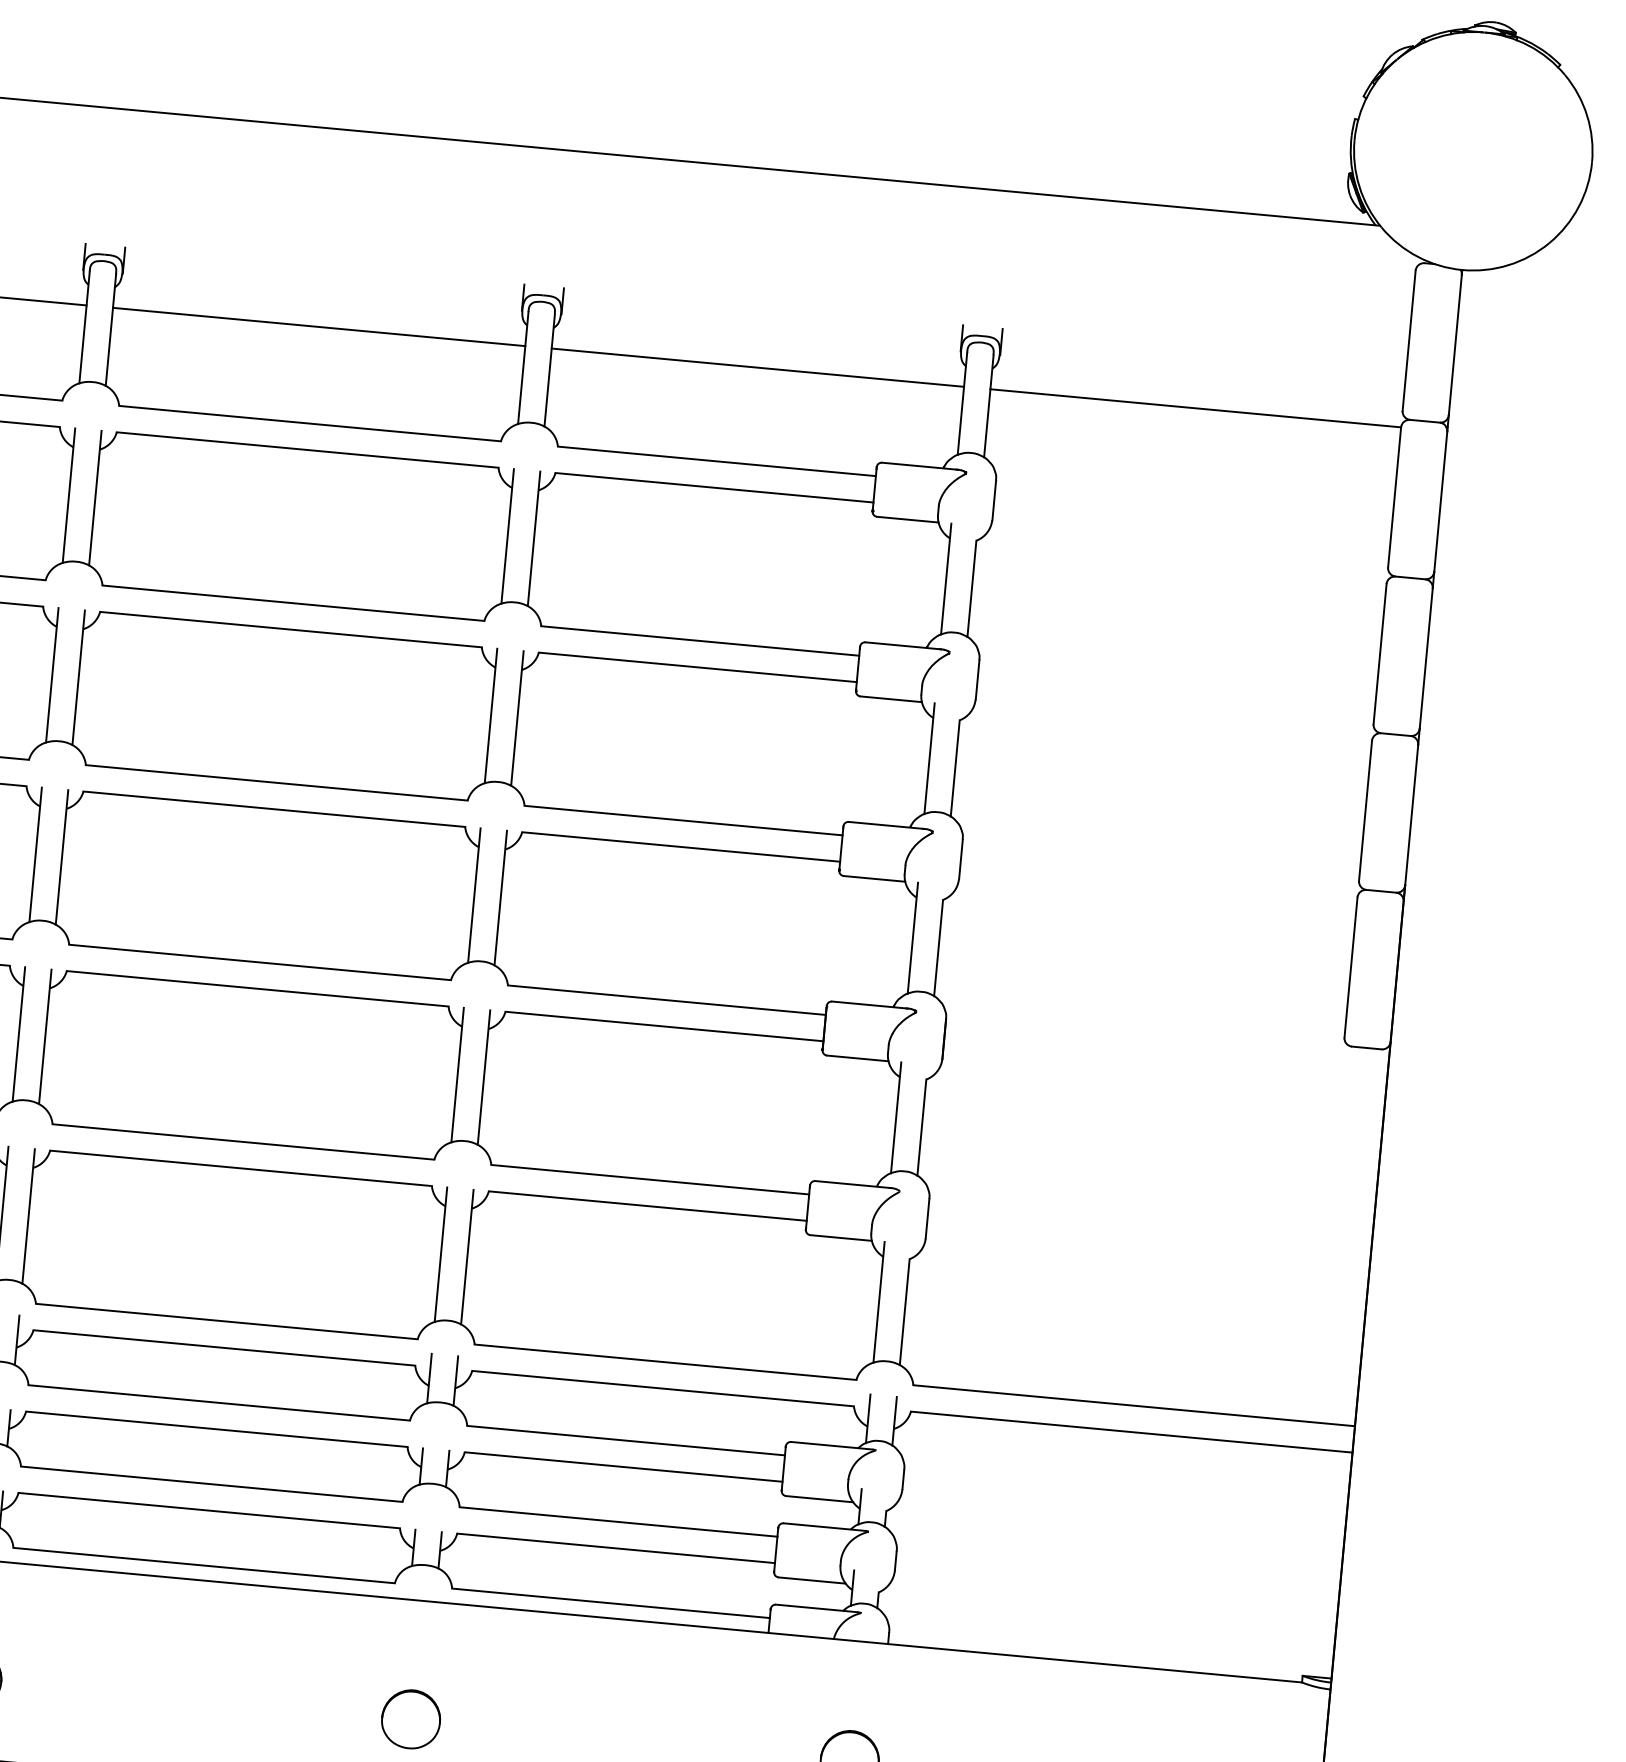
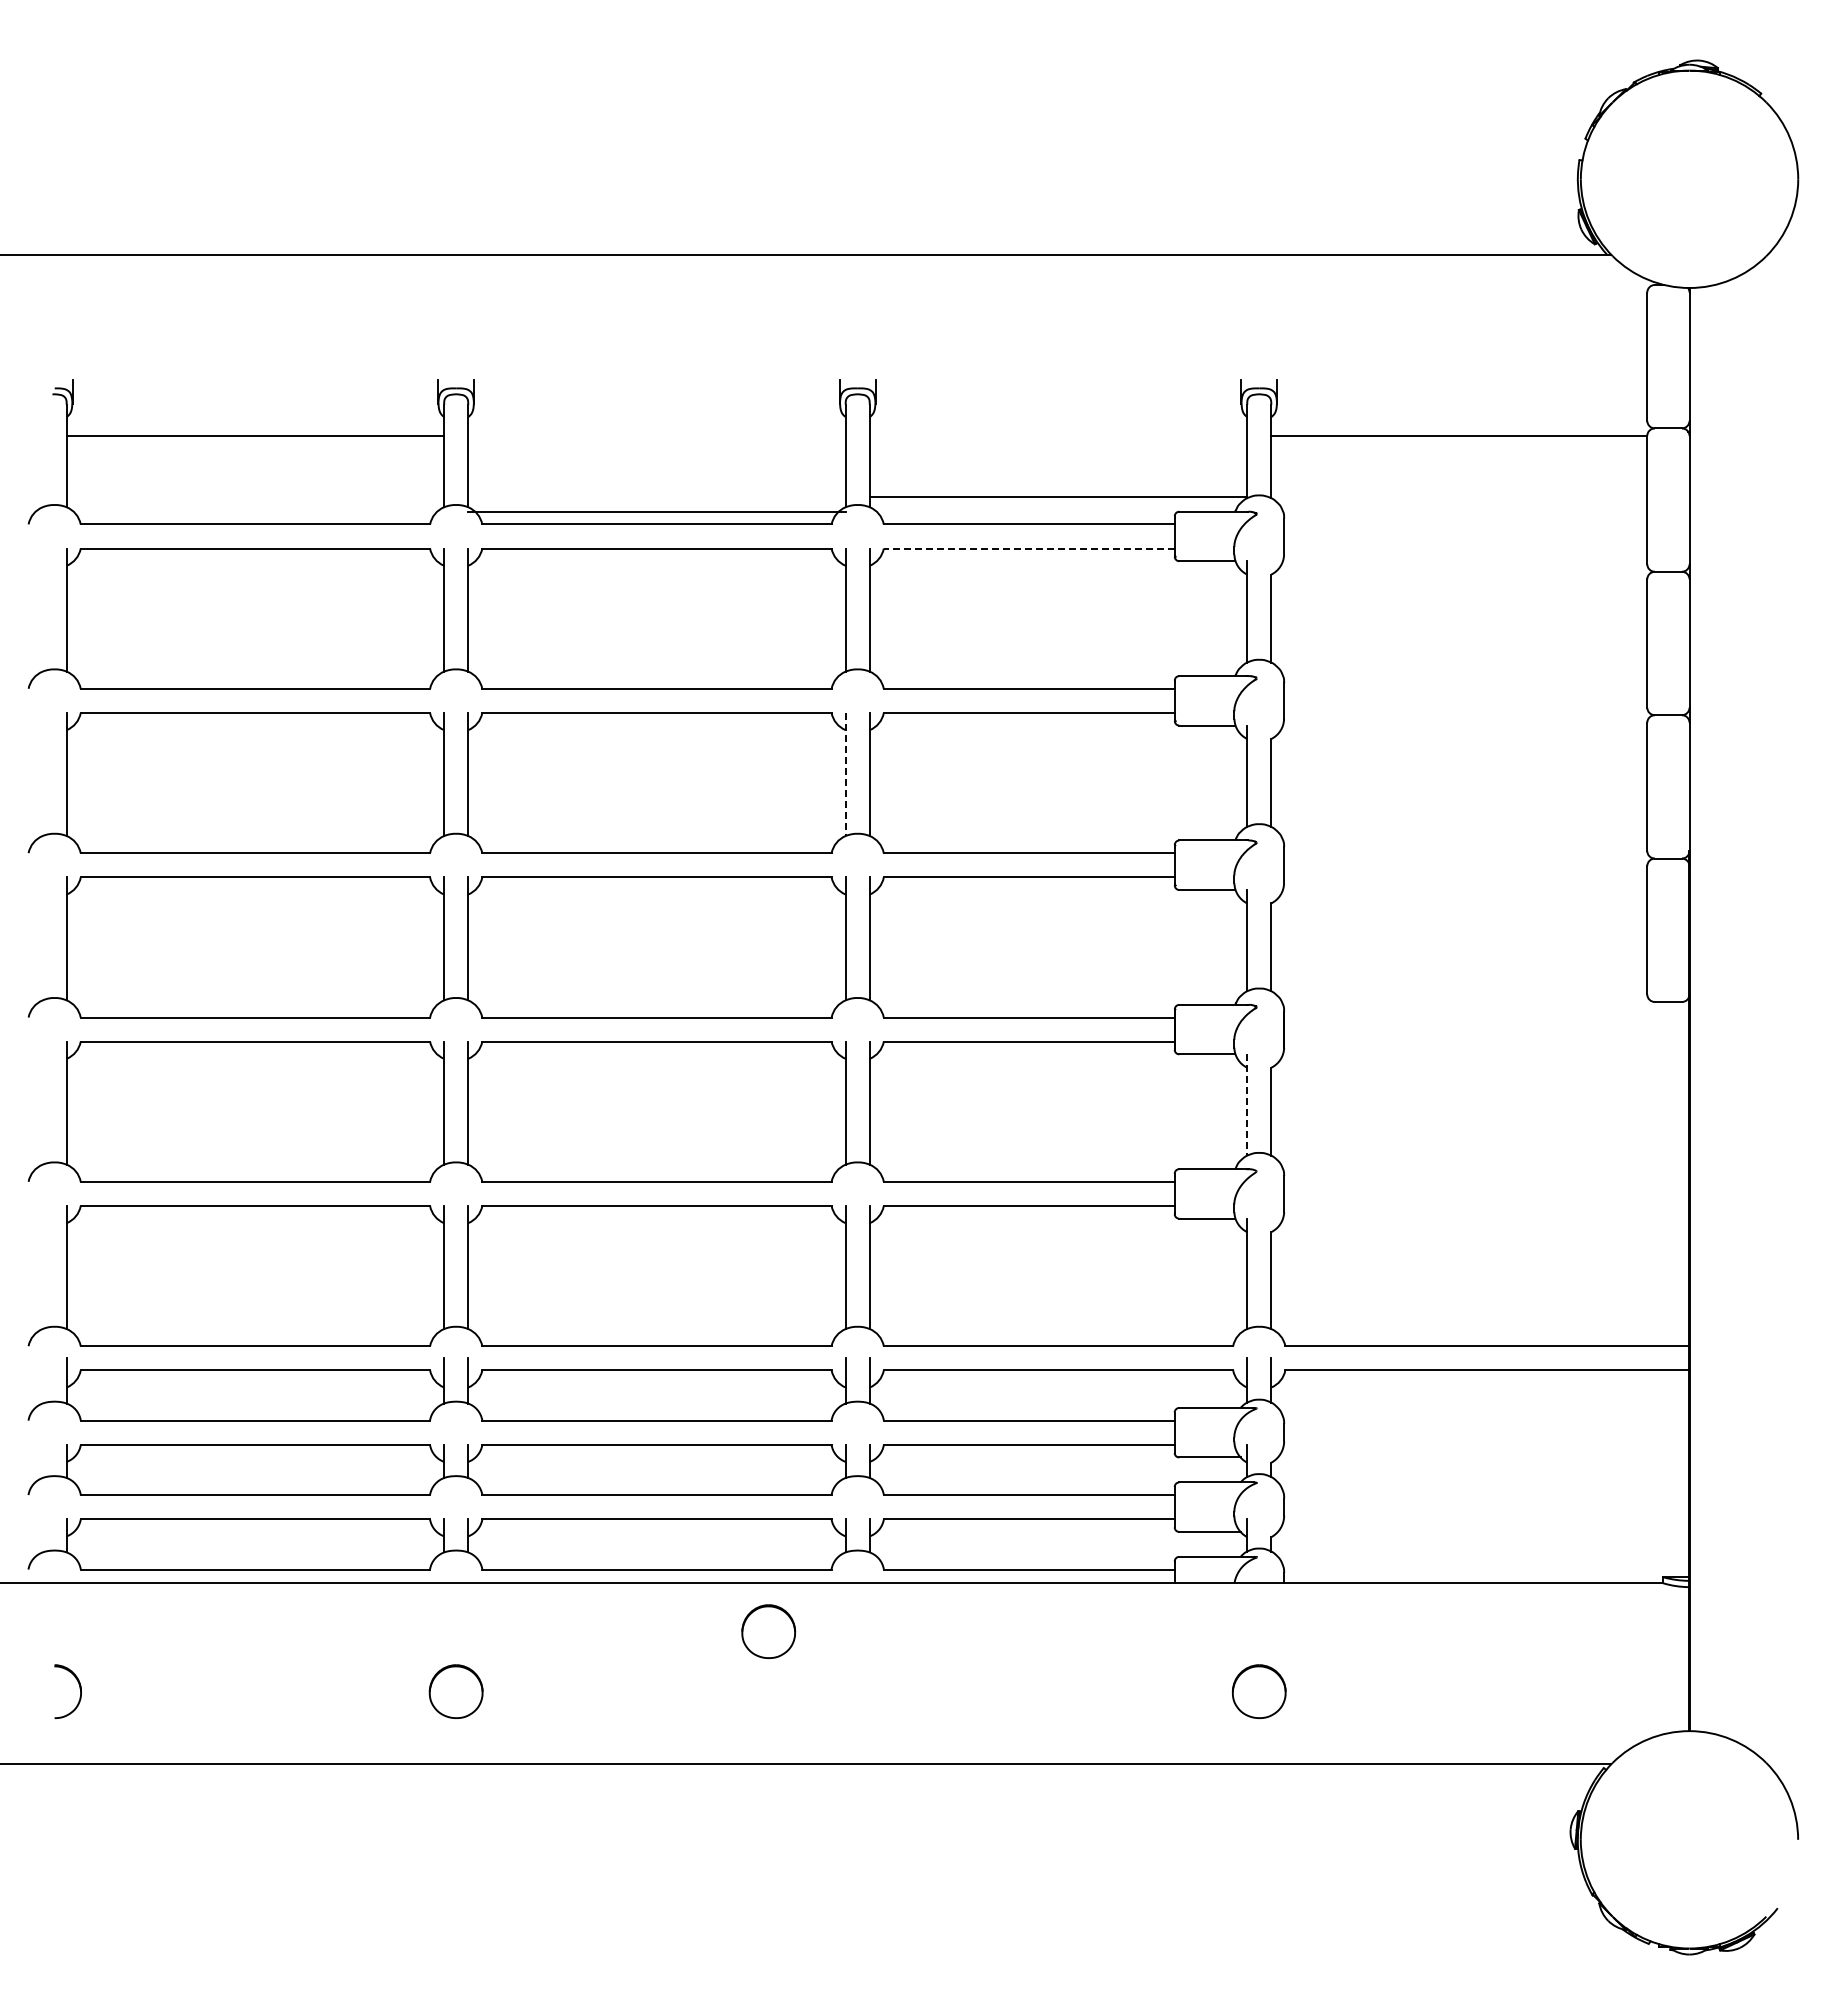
line: (318, 326) -> (656, 511), moved
line: (757, 367) -> (1058, 496), moved
line: (714, 487) -> (1029, 548), solid -> dashed
line: (490, 716) -> (845, 774), solid -> dashed
line: (896, 1118) -> (1247, 1105), solid -> dashed
part: (410, 1719) -> (768, 1631), moved

